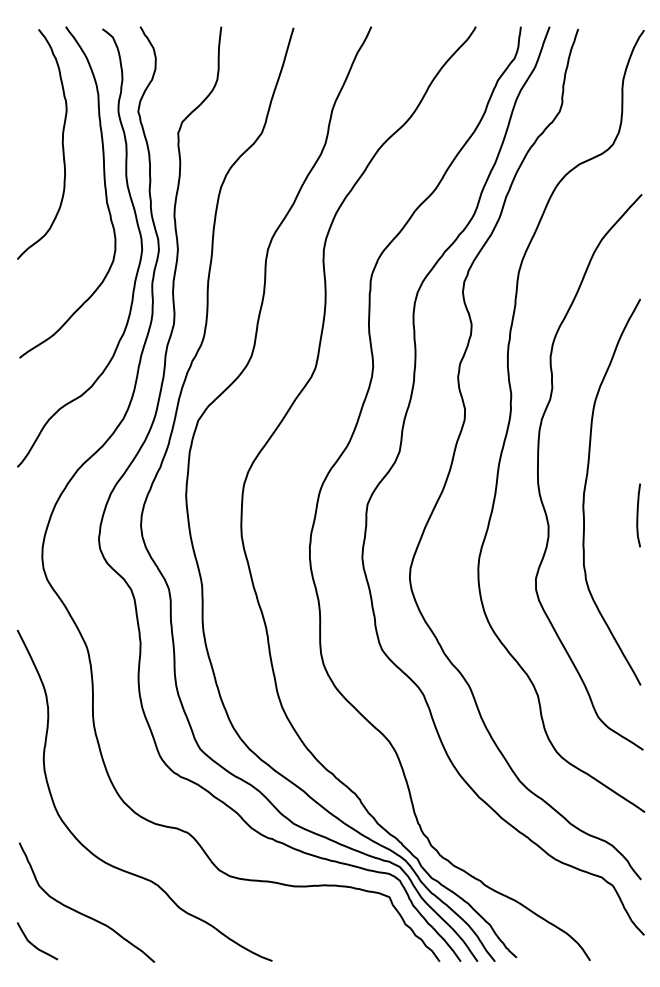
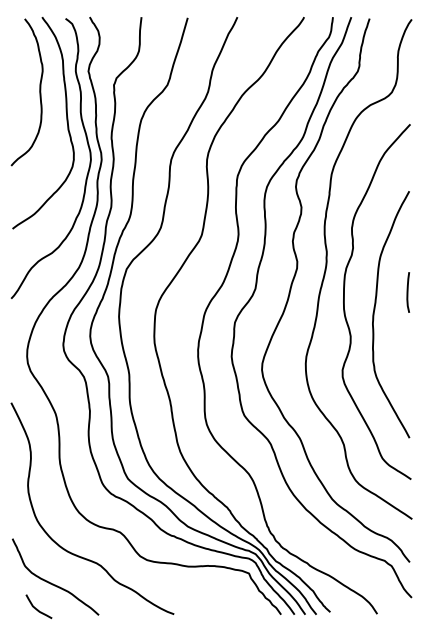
curve: (639, 515) -> (408, 292), moved
curve: (35, 944) -> (37, 608), moved

